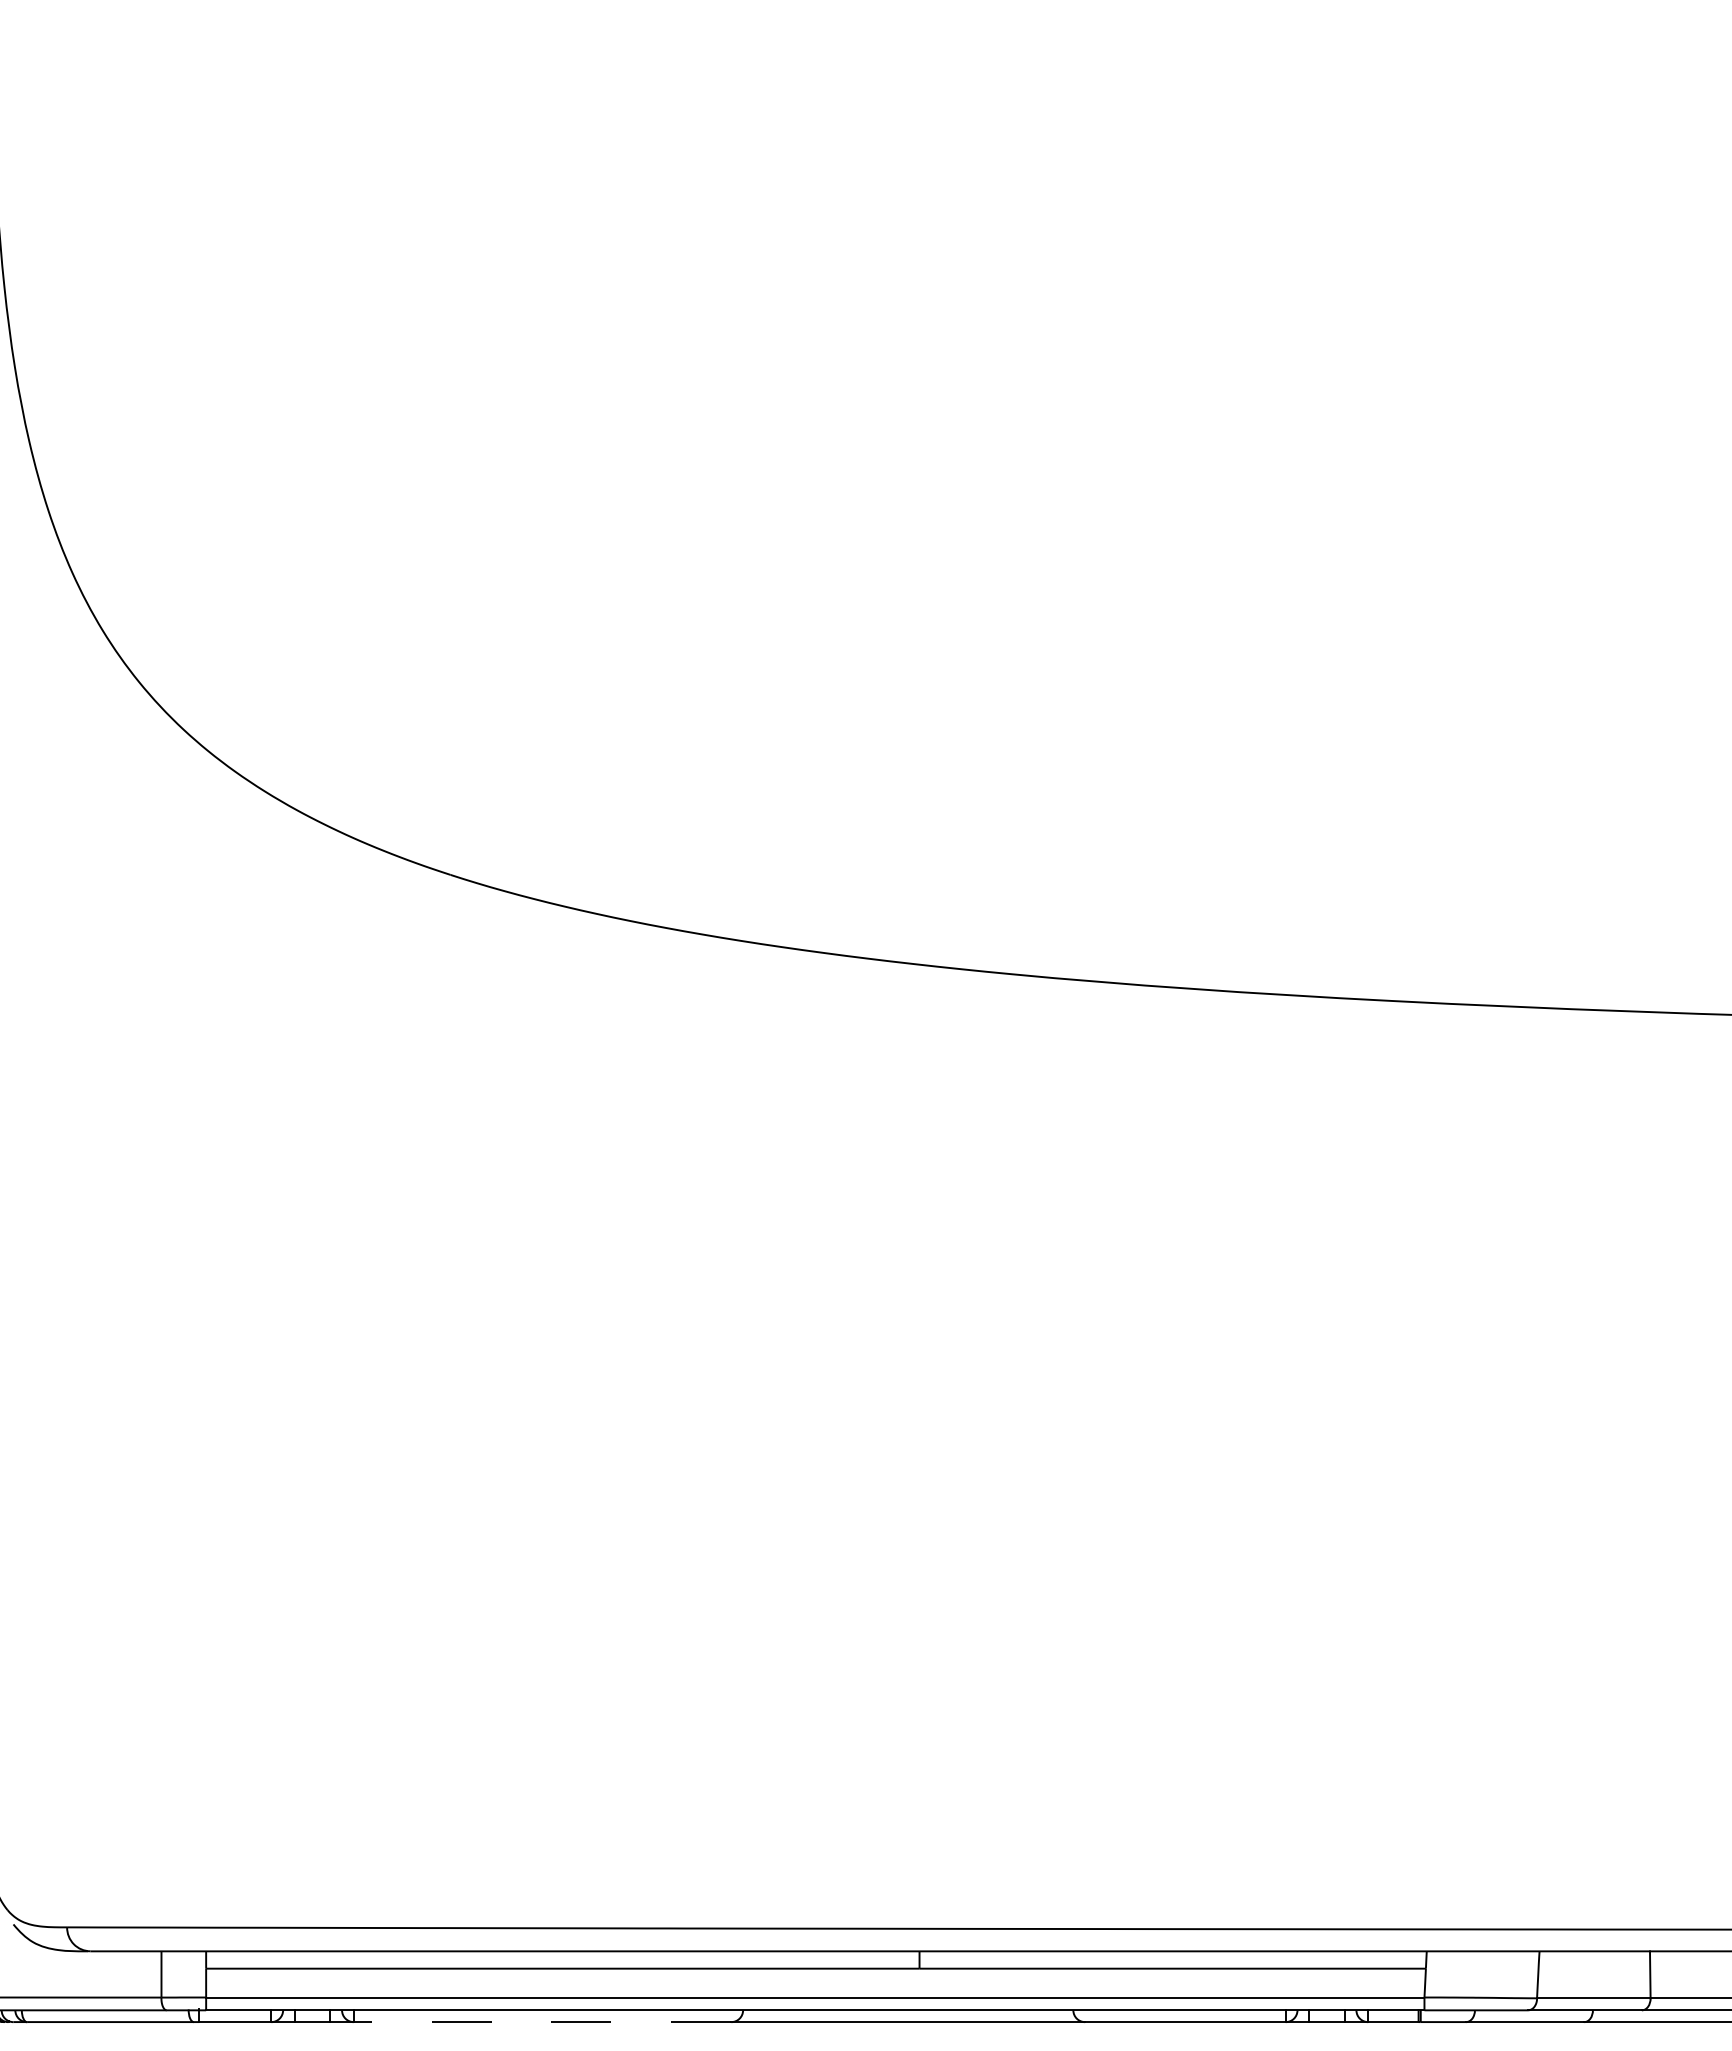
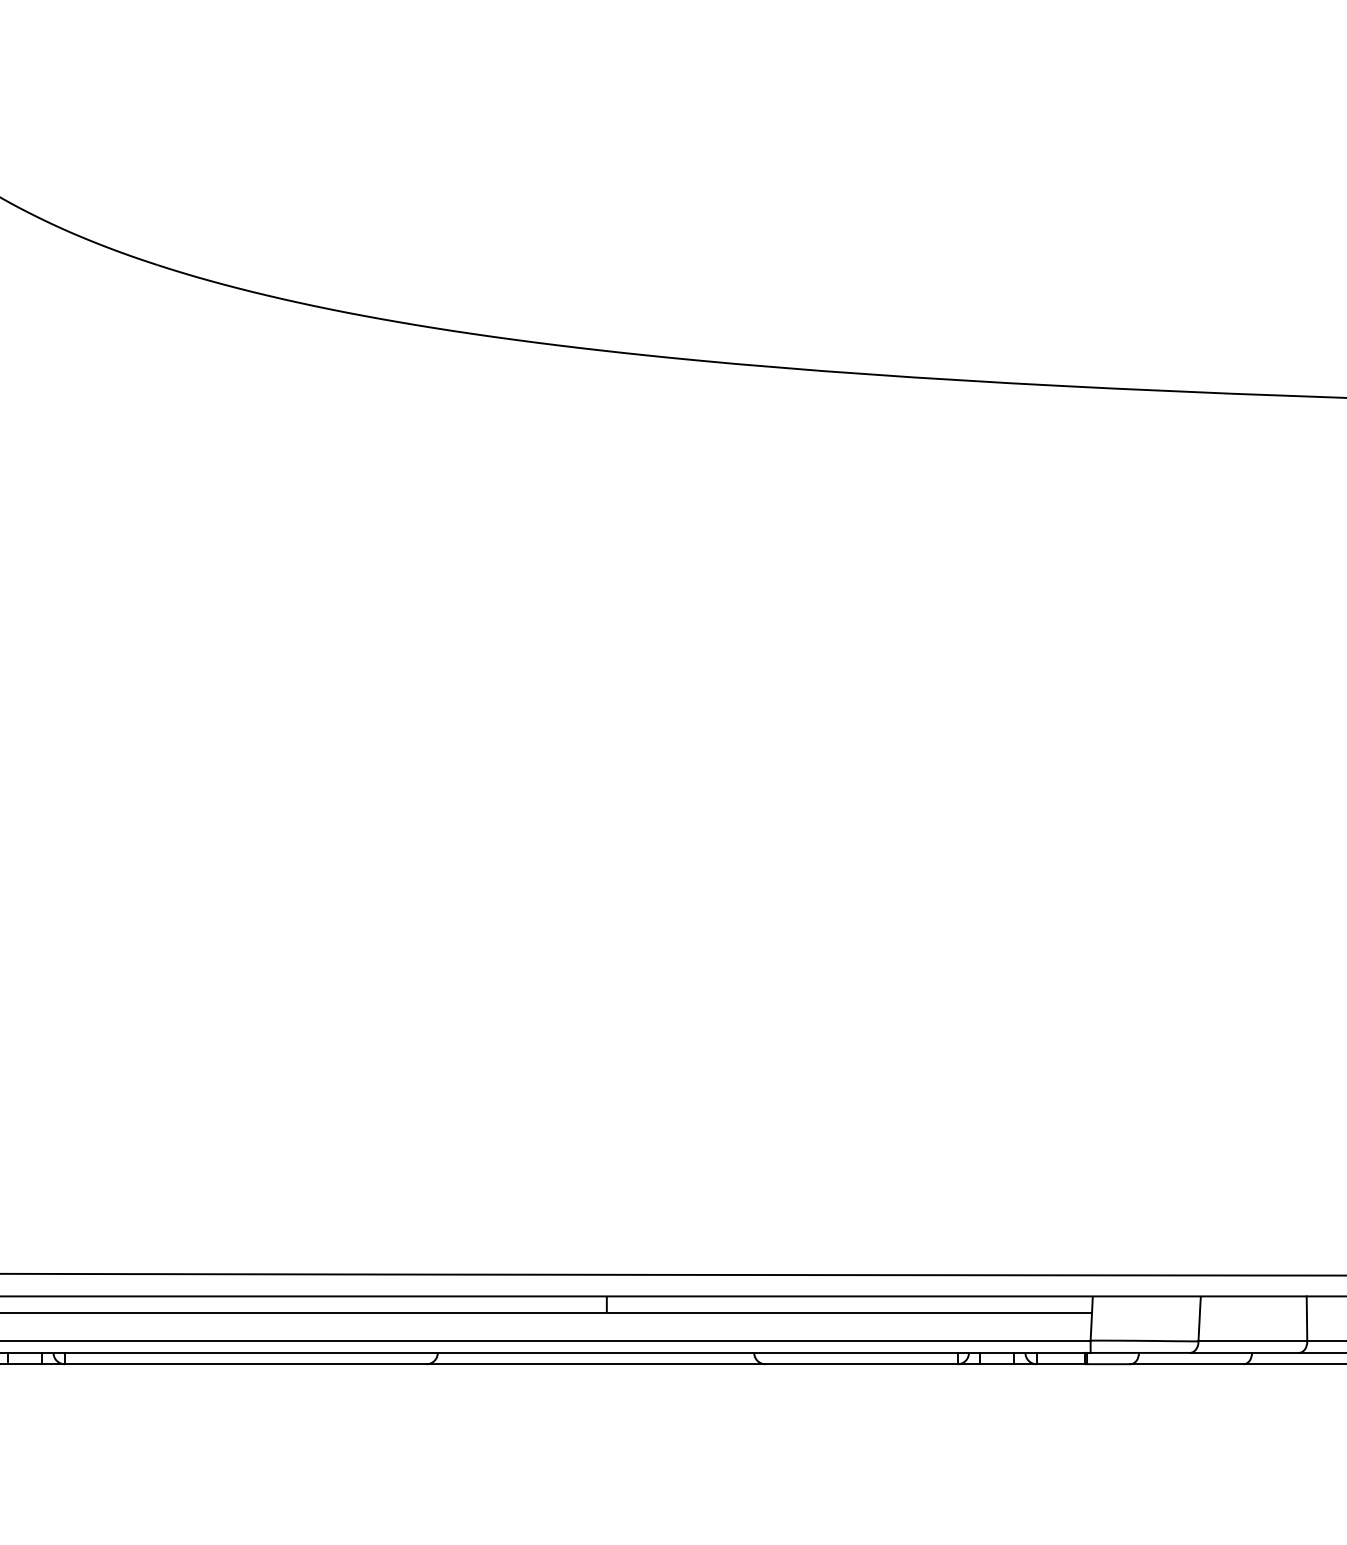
line: (542, 2022) -> (245, 1364), dashed -> solid

